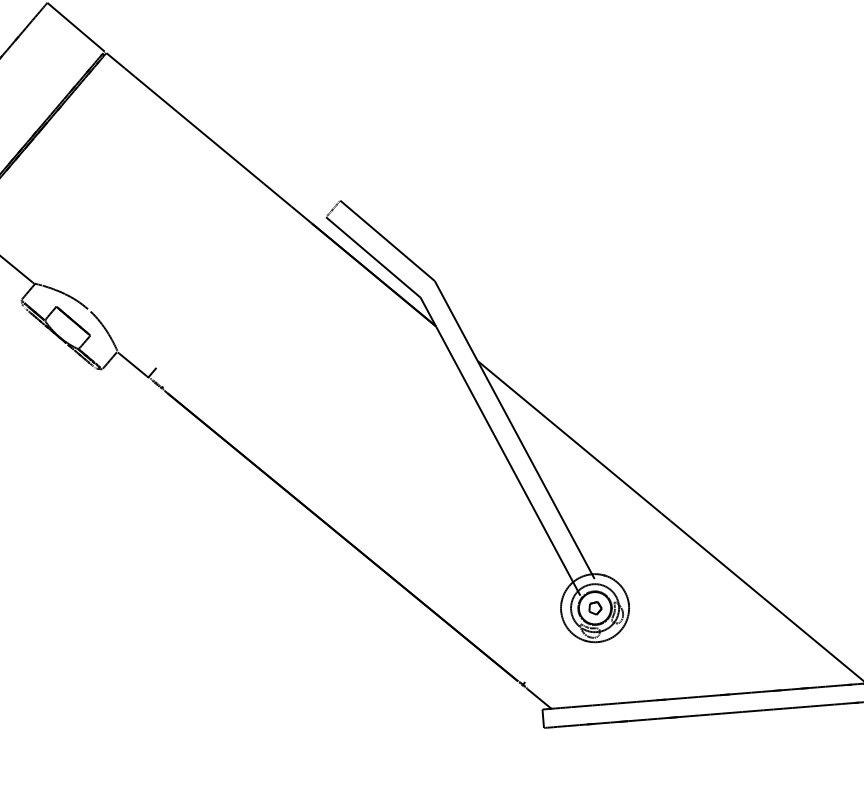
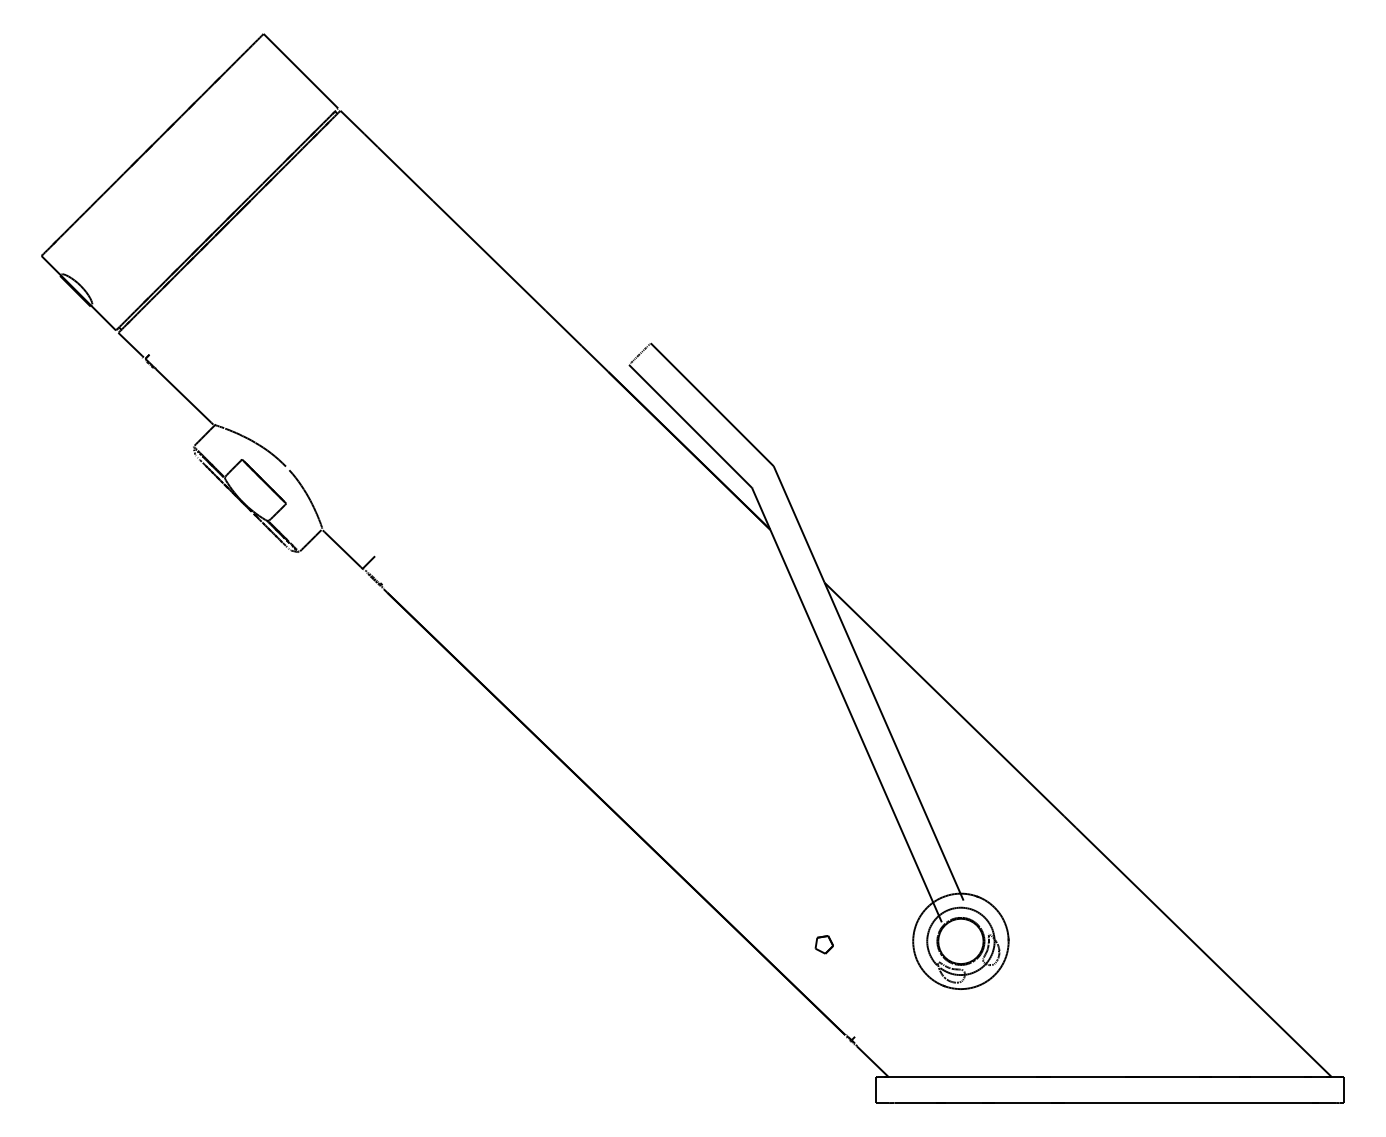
part: (594, 608) -> (823, 944), moved

